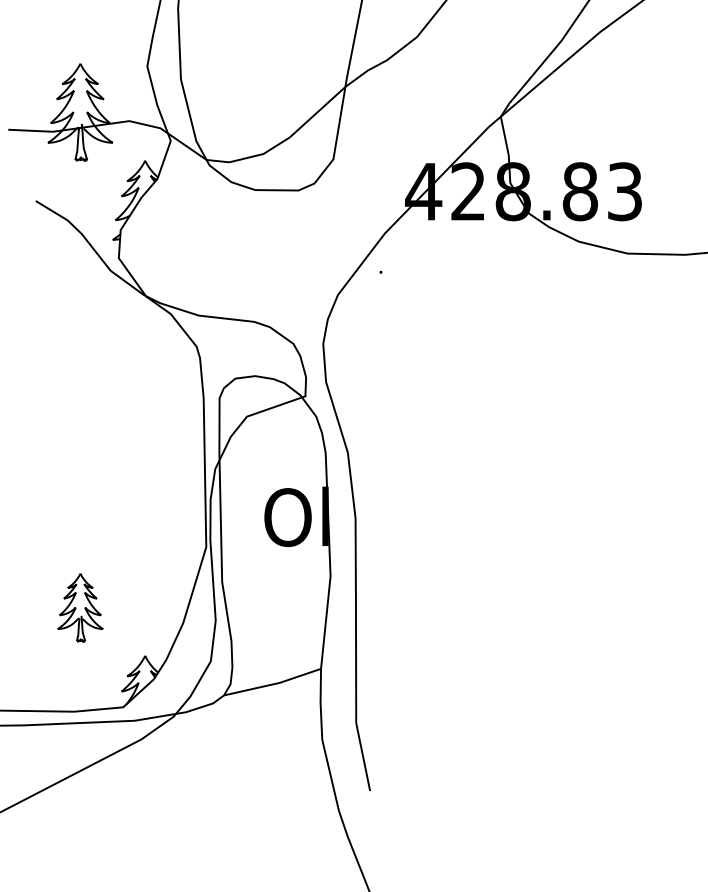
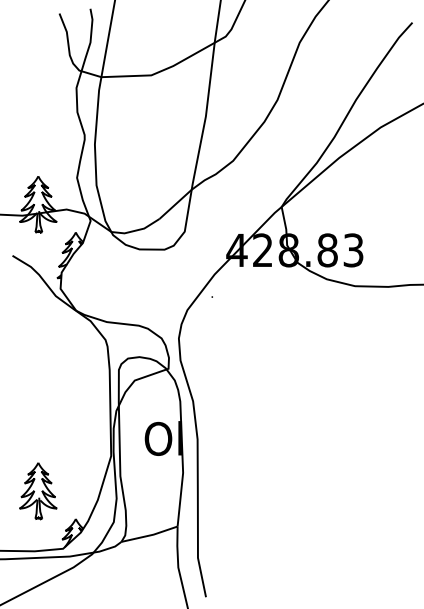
part: (80, 608) -> (38, 491), size x1.43

